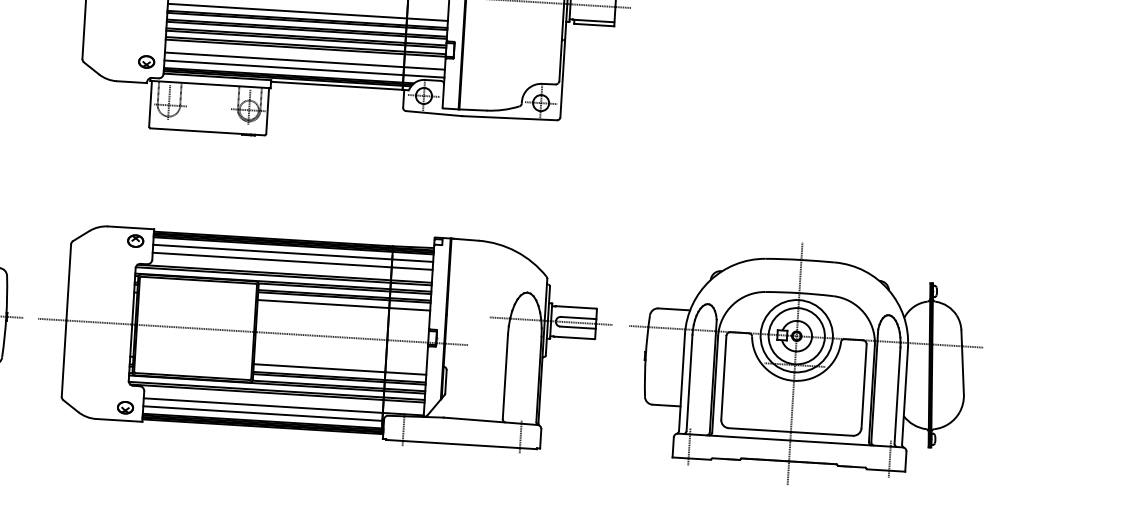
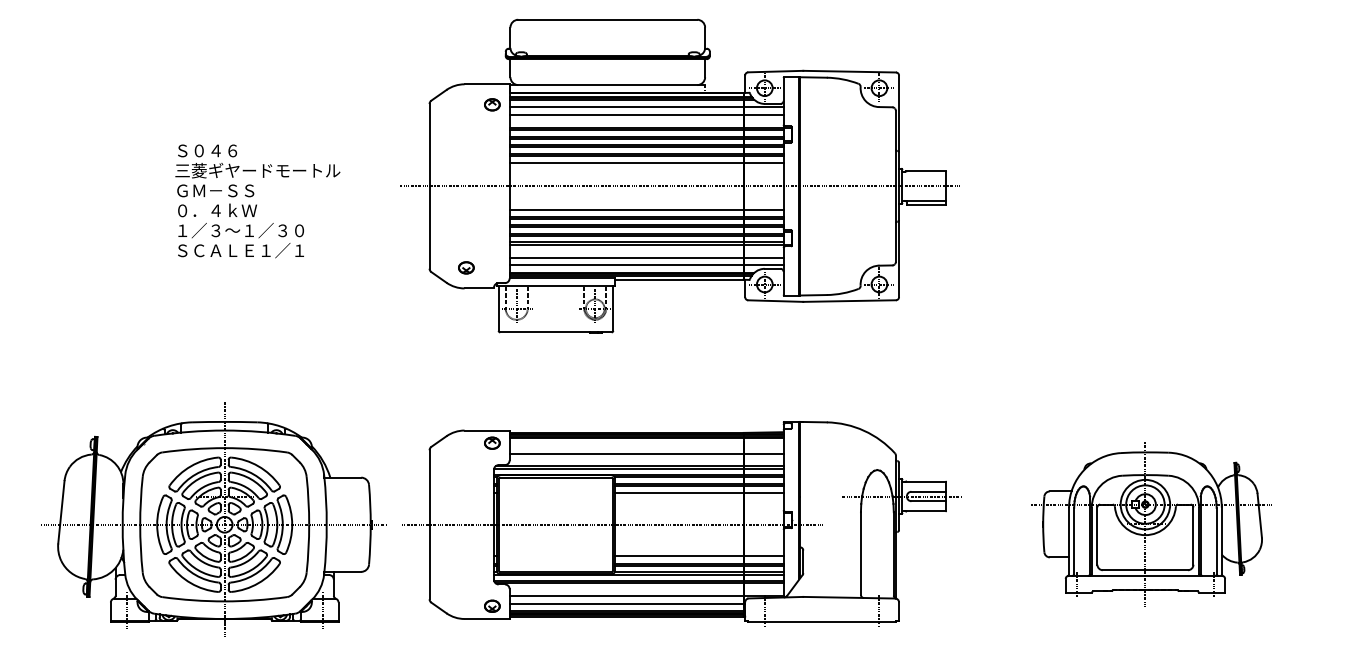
part: (146, 61) -> (466, 267), moved
line: (293, 253) -> (646, 445), removed
part: (804, 364) -> (1151, 523), size x0.7

